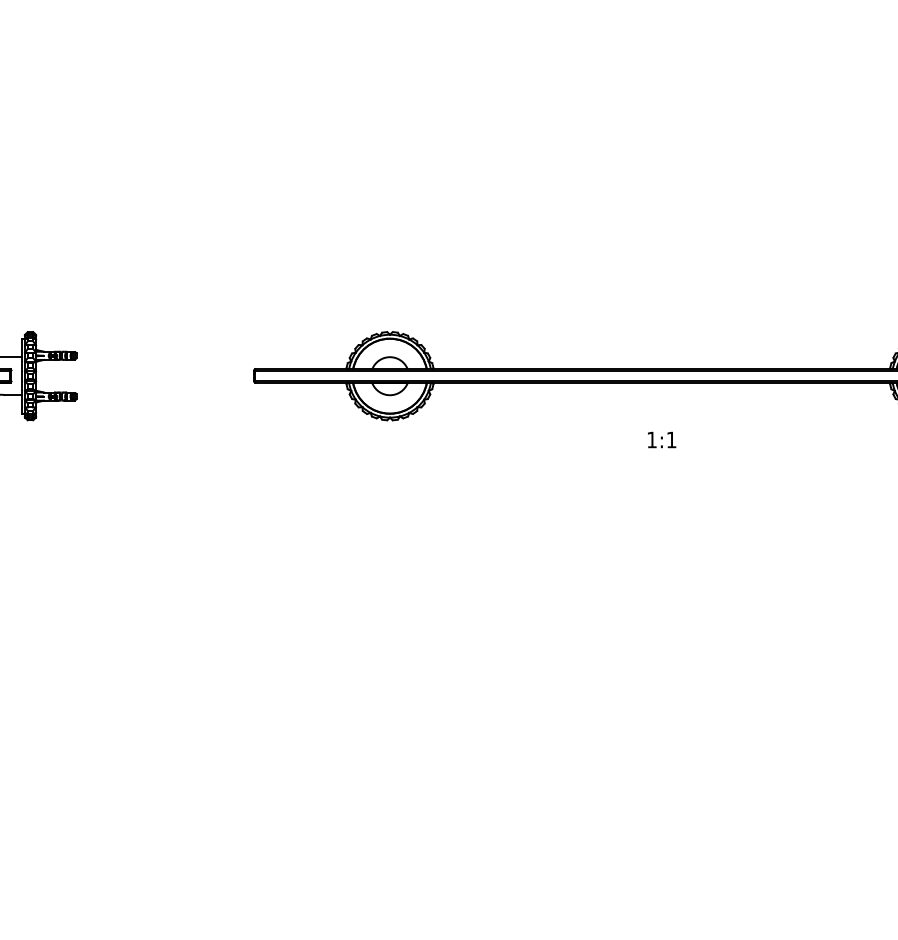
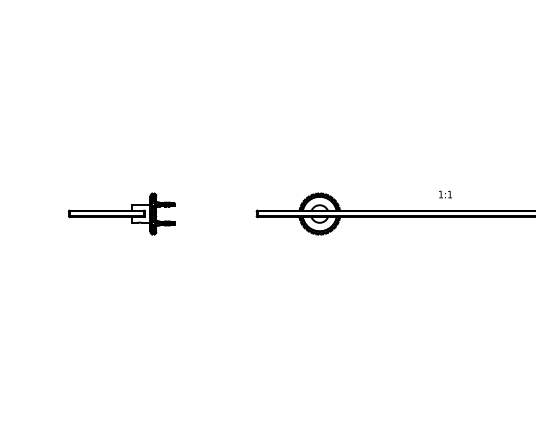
text: (661, 439) -> (445, 194), moved

